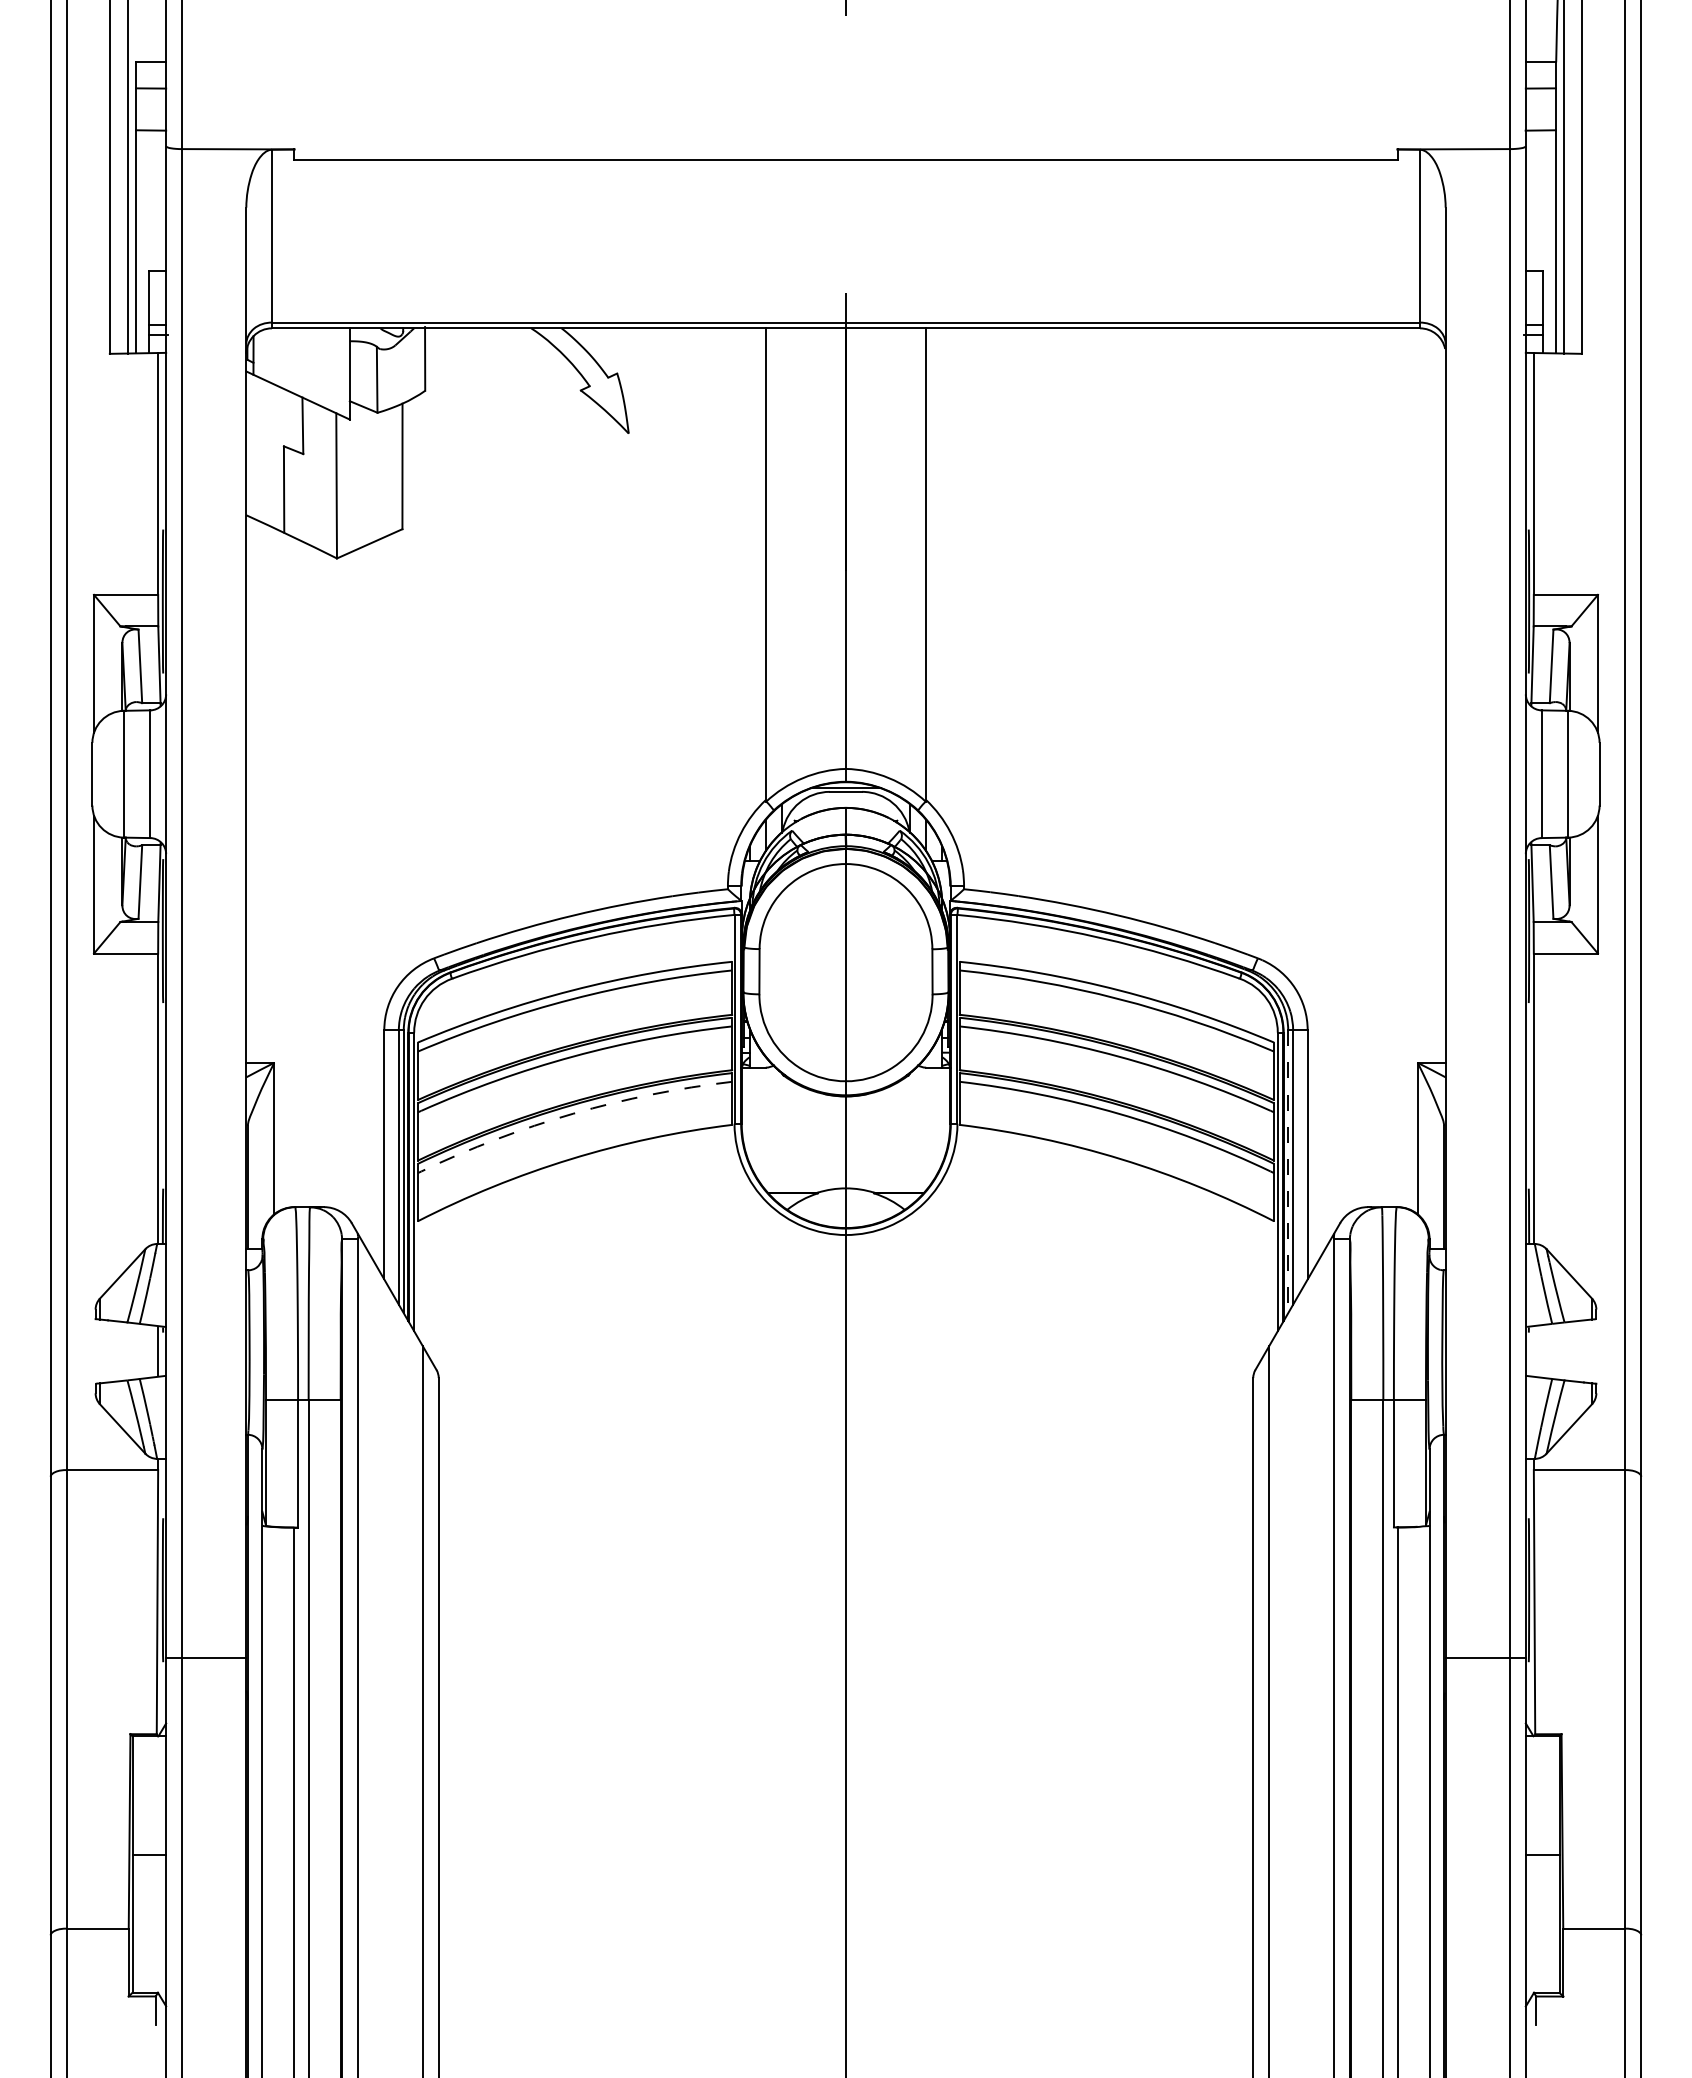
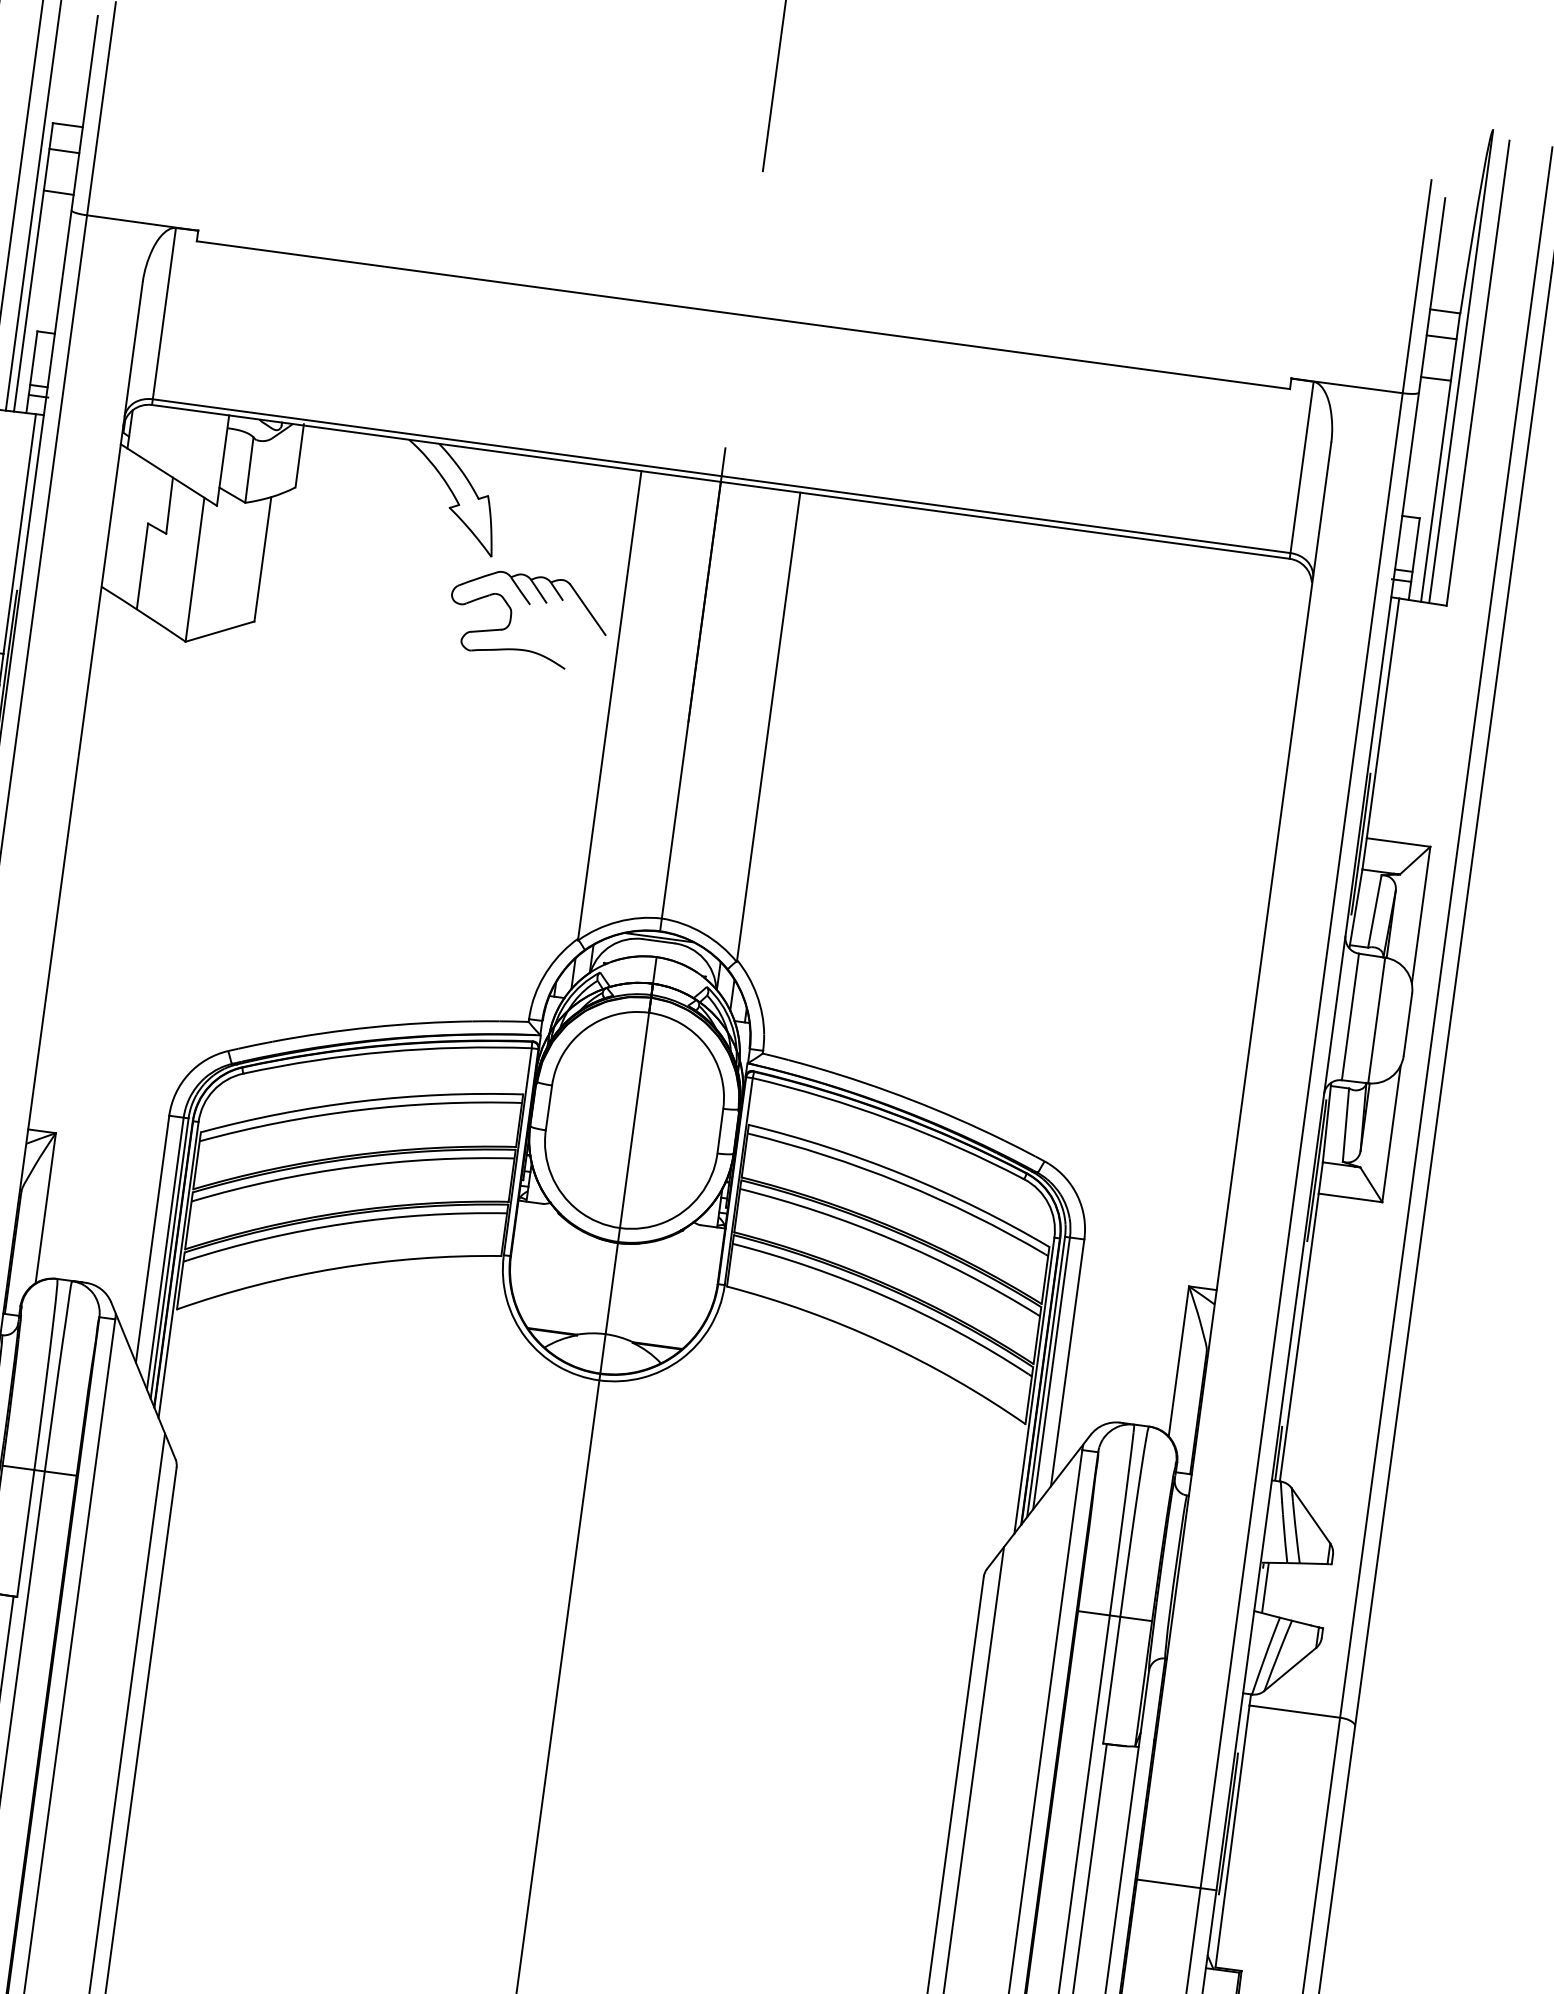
part: (673, 475) -> (530, 604), added
arc: (573, 1113) -> (345, 1223), dashed -> solid
line: (1288, 1172) -> (1046, 1377), dashed -> solid
line: (1533, 1351) -> (1265, 1587), added

